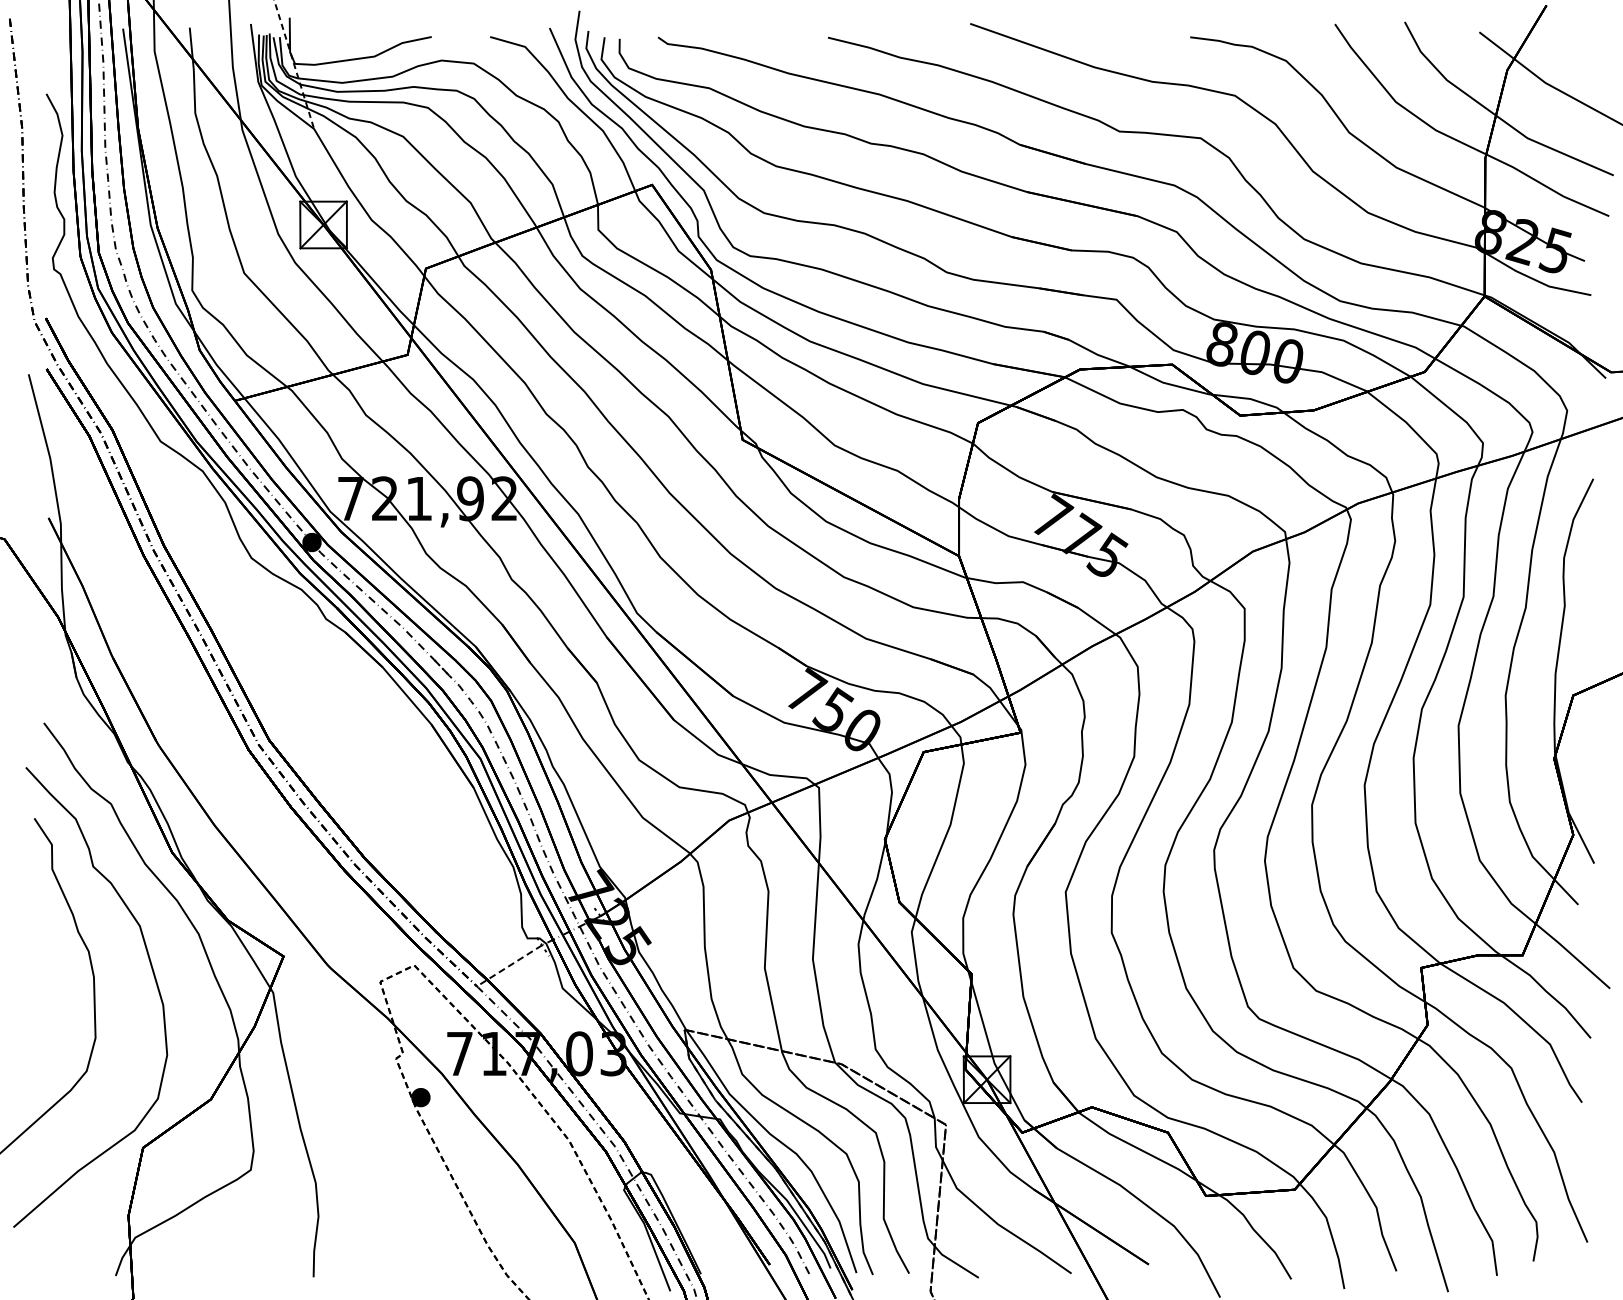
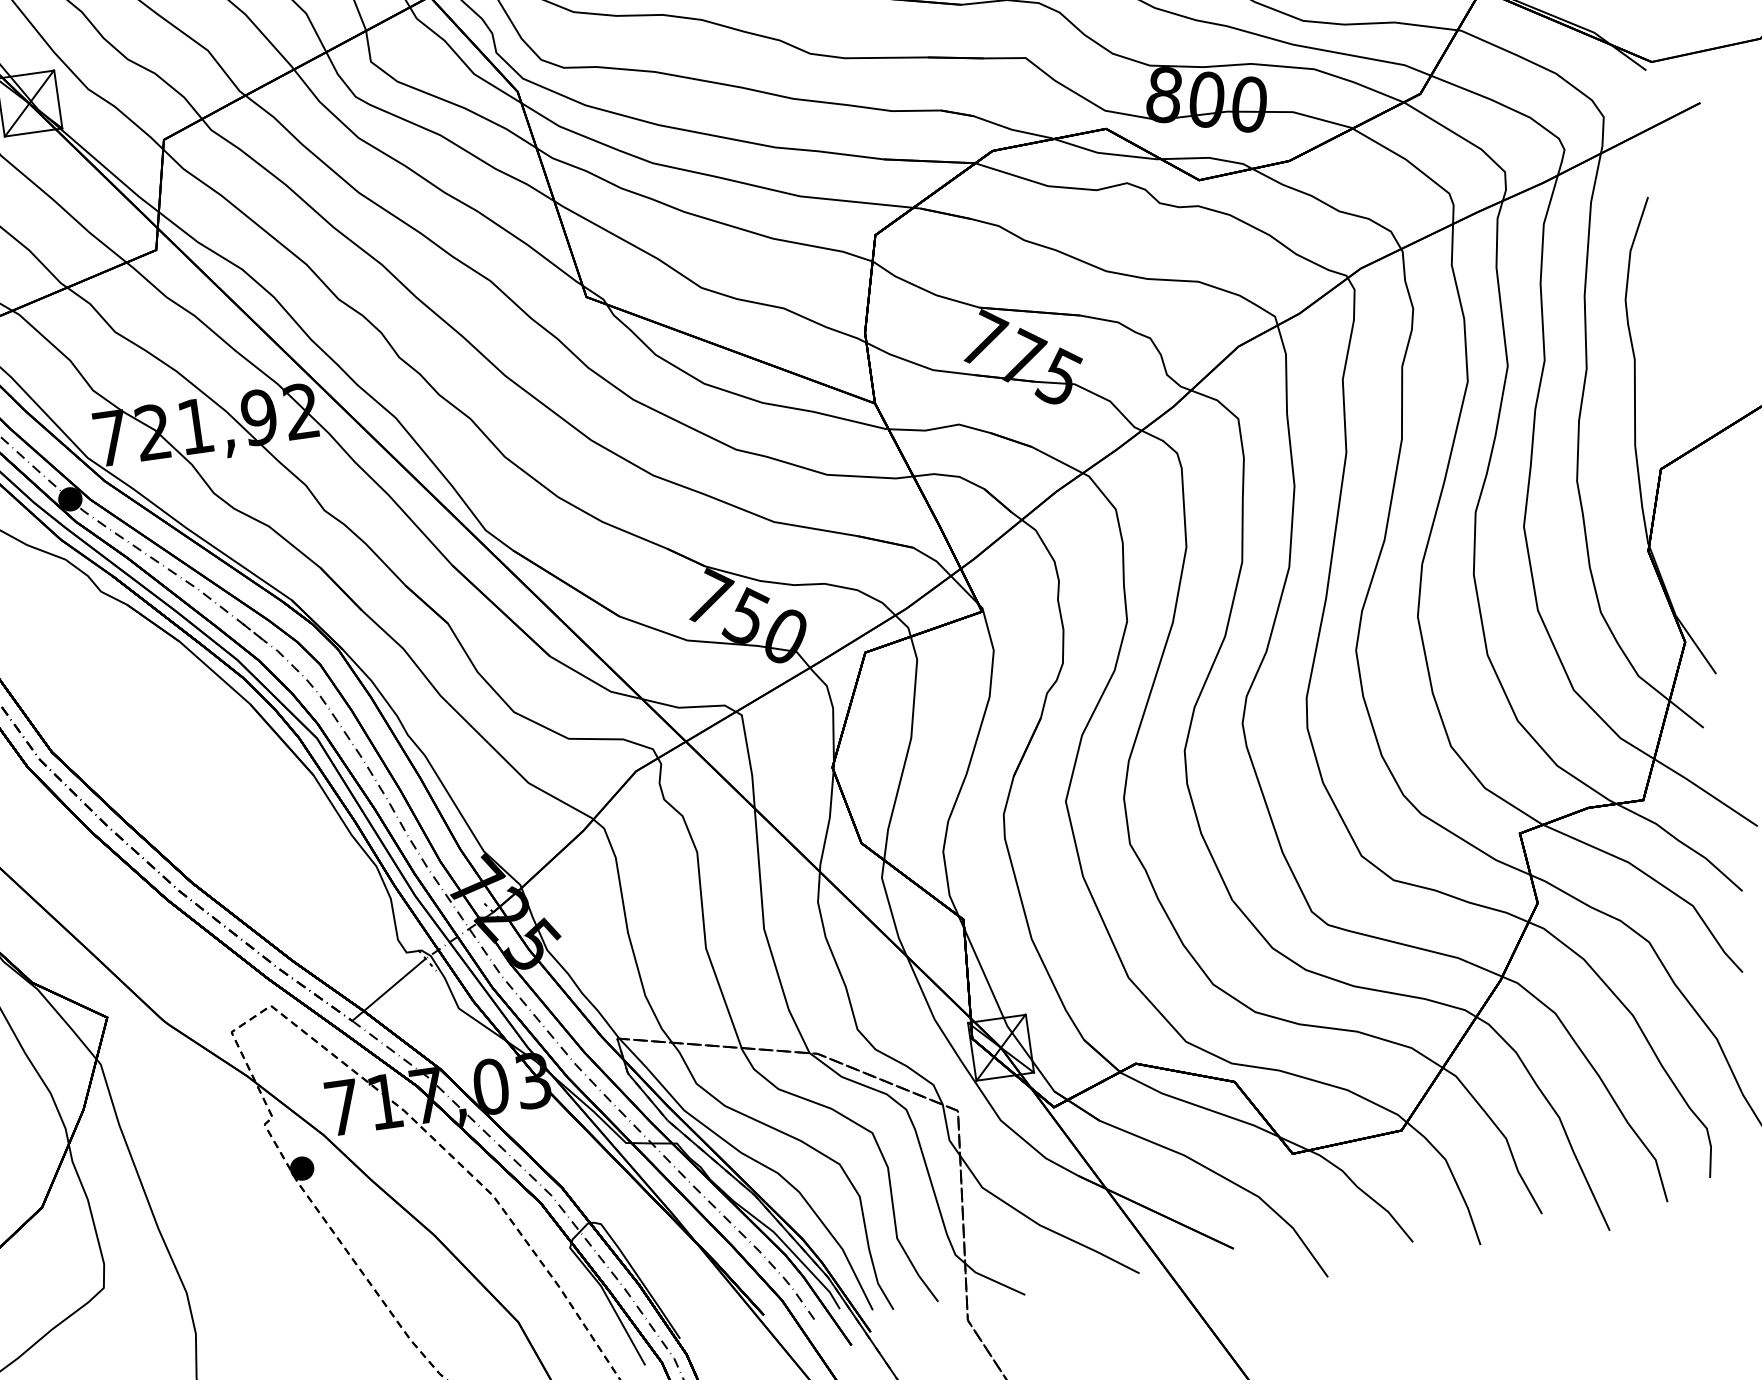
line: (509, 966) -> (389, 990), dashed -> solid

